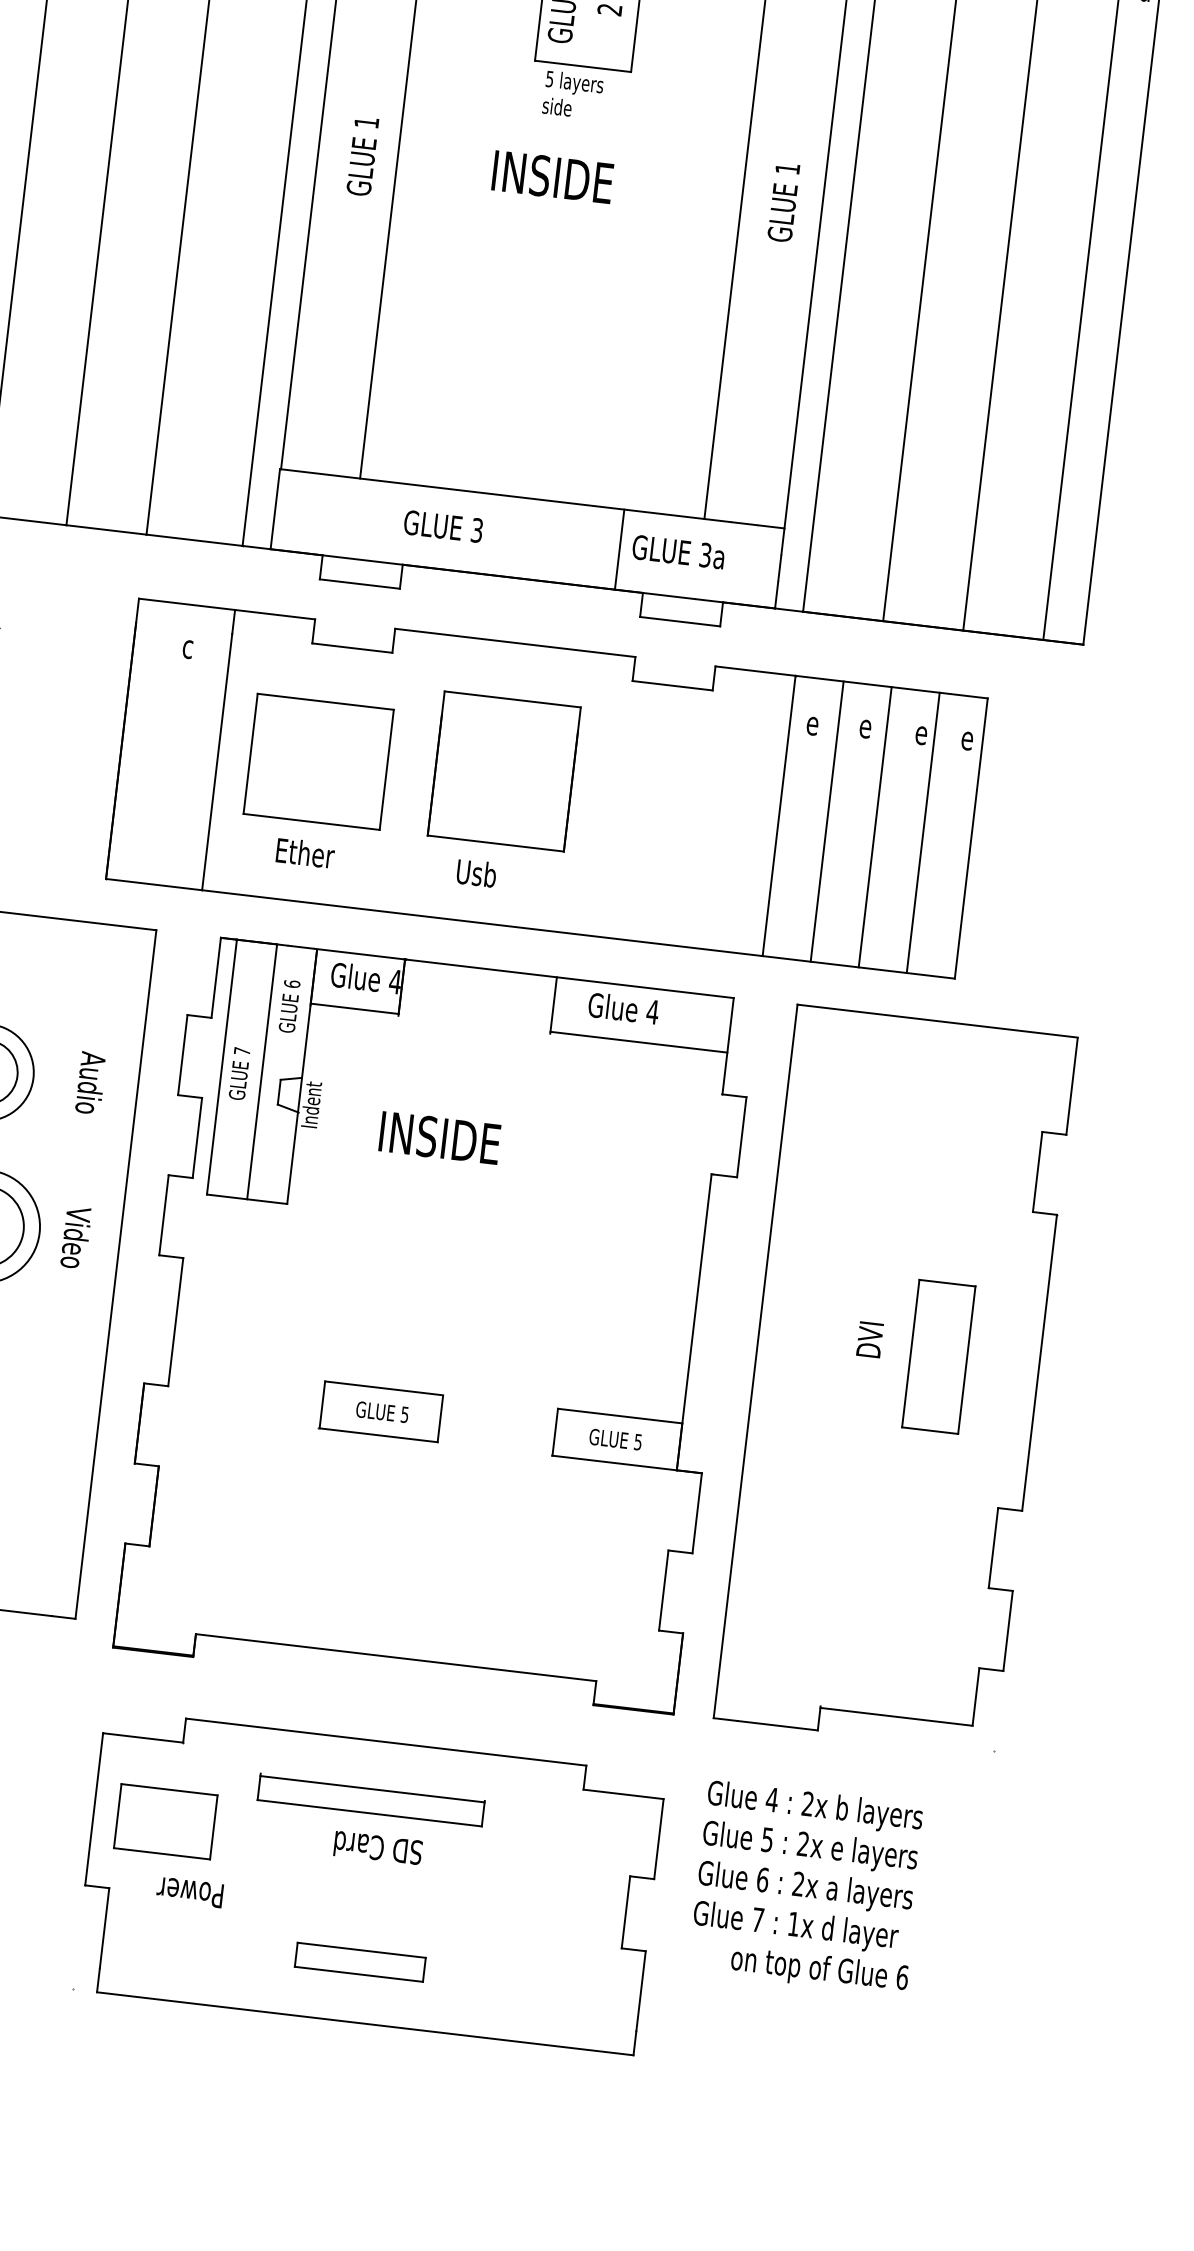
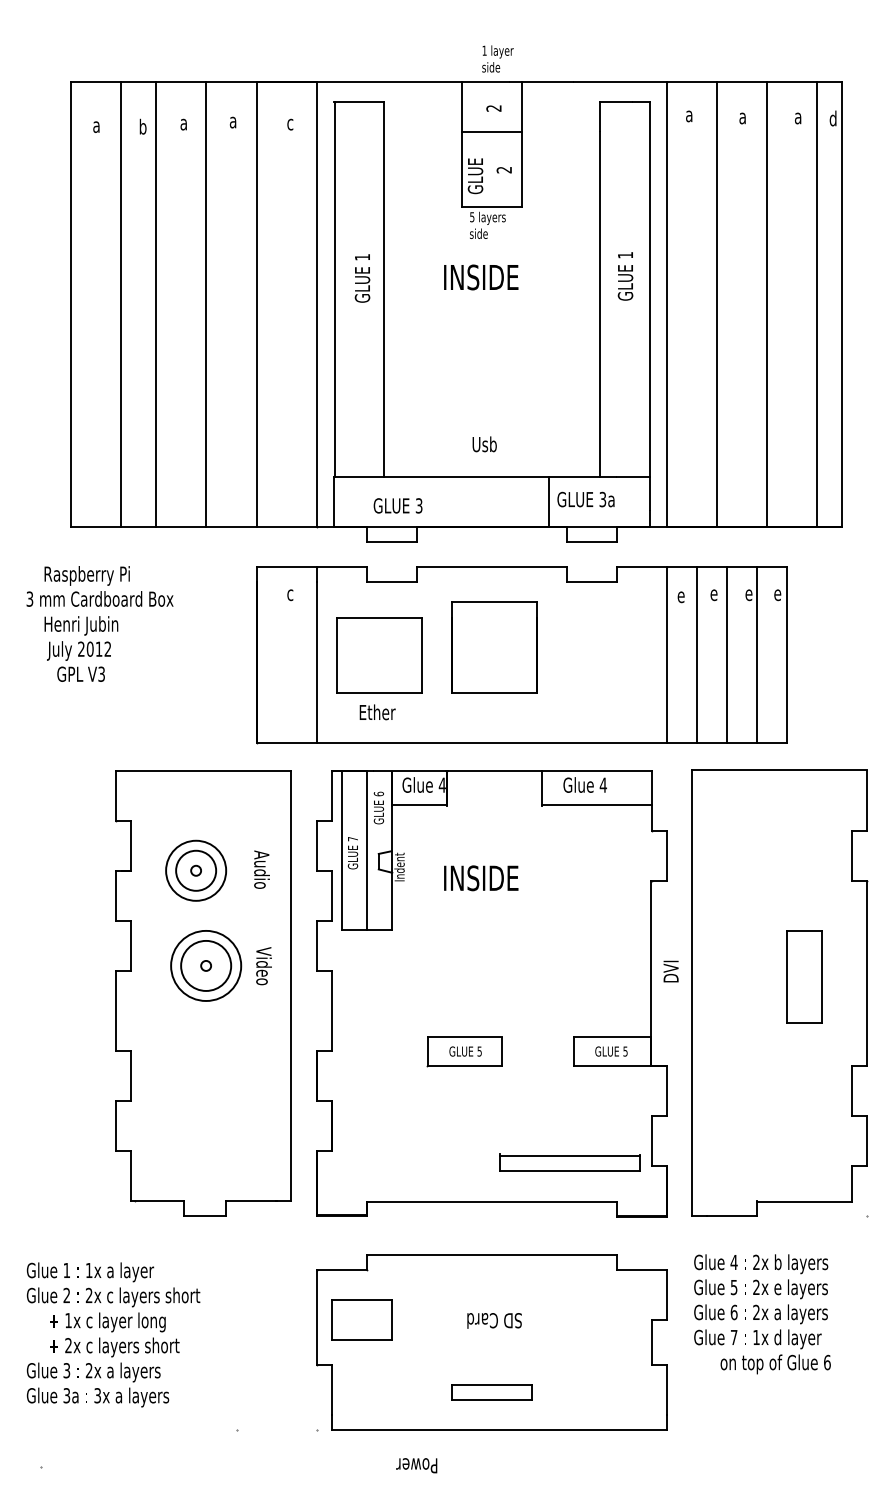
text: (442, 525) -> (397, 505), moved
text: (476, 873) -> (484, 444), moved
text: (869, 1339) -> (670, 971), moved
part: (370, 1799) -> (569, 1162), moved
text: (189, 1892) -> (416, 1465), moved

